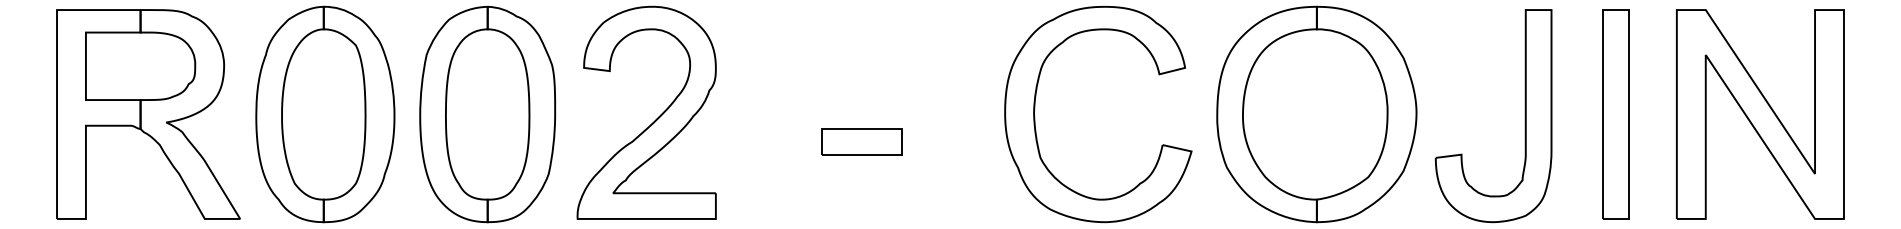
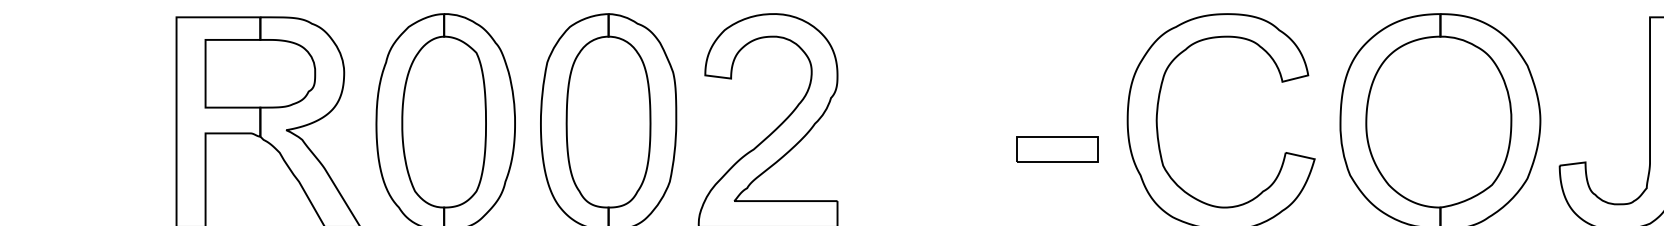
part: (861, 141) -> (1056, 149), moved

